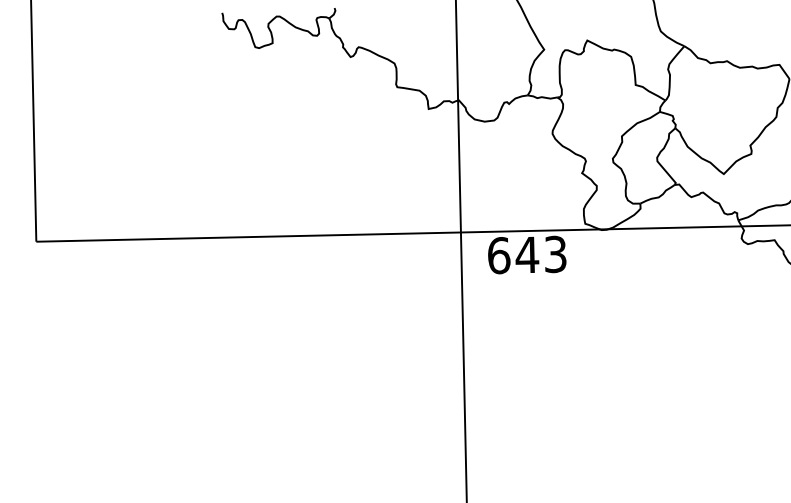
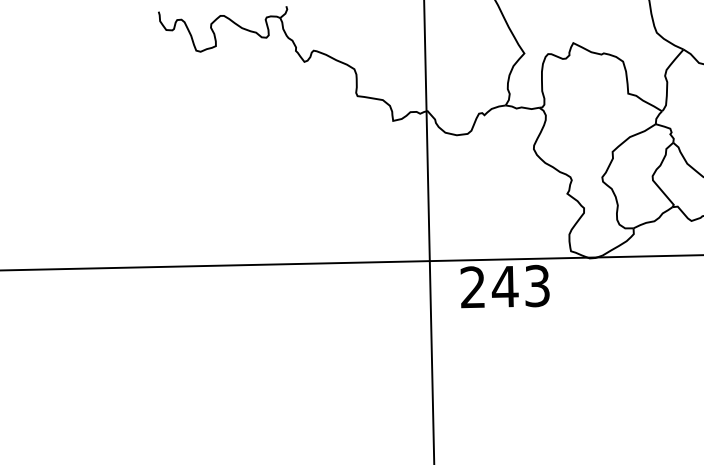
text: (499, 255) -> (473, 287), 643 -> 243

